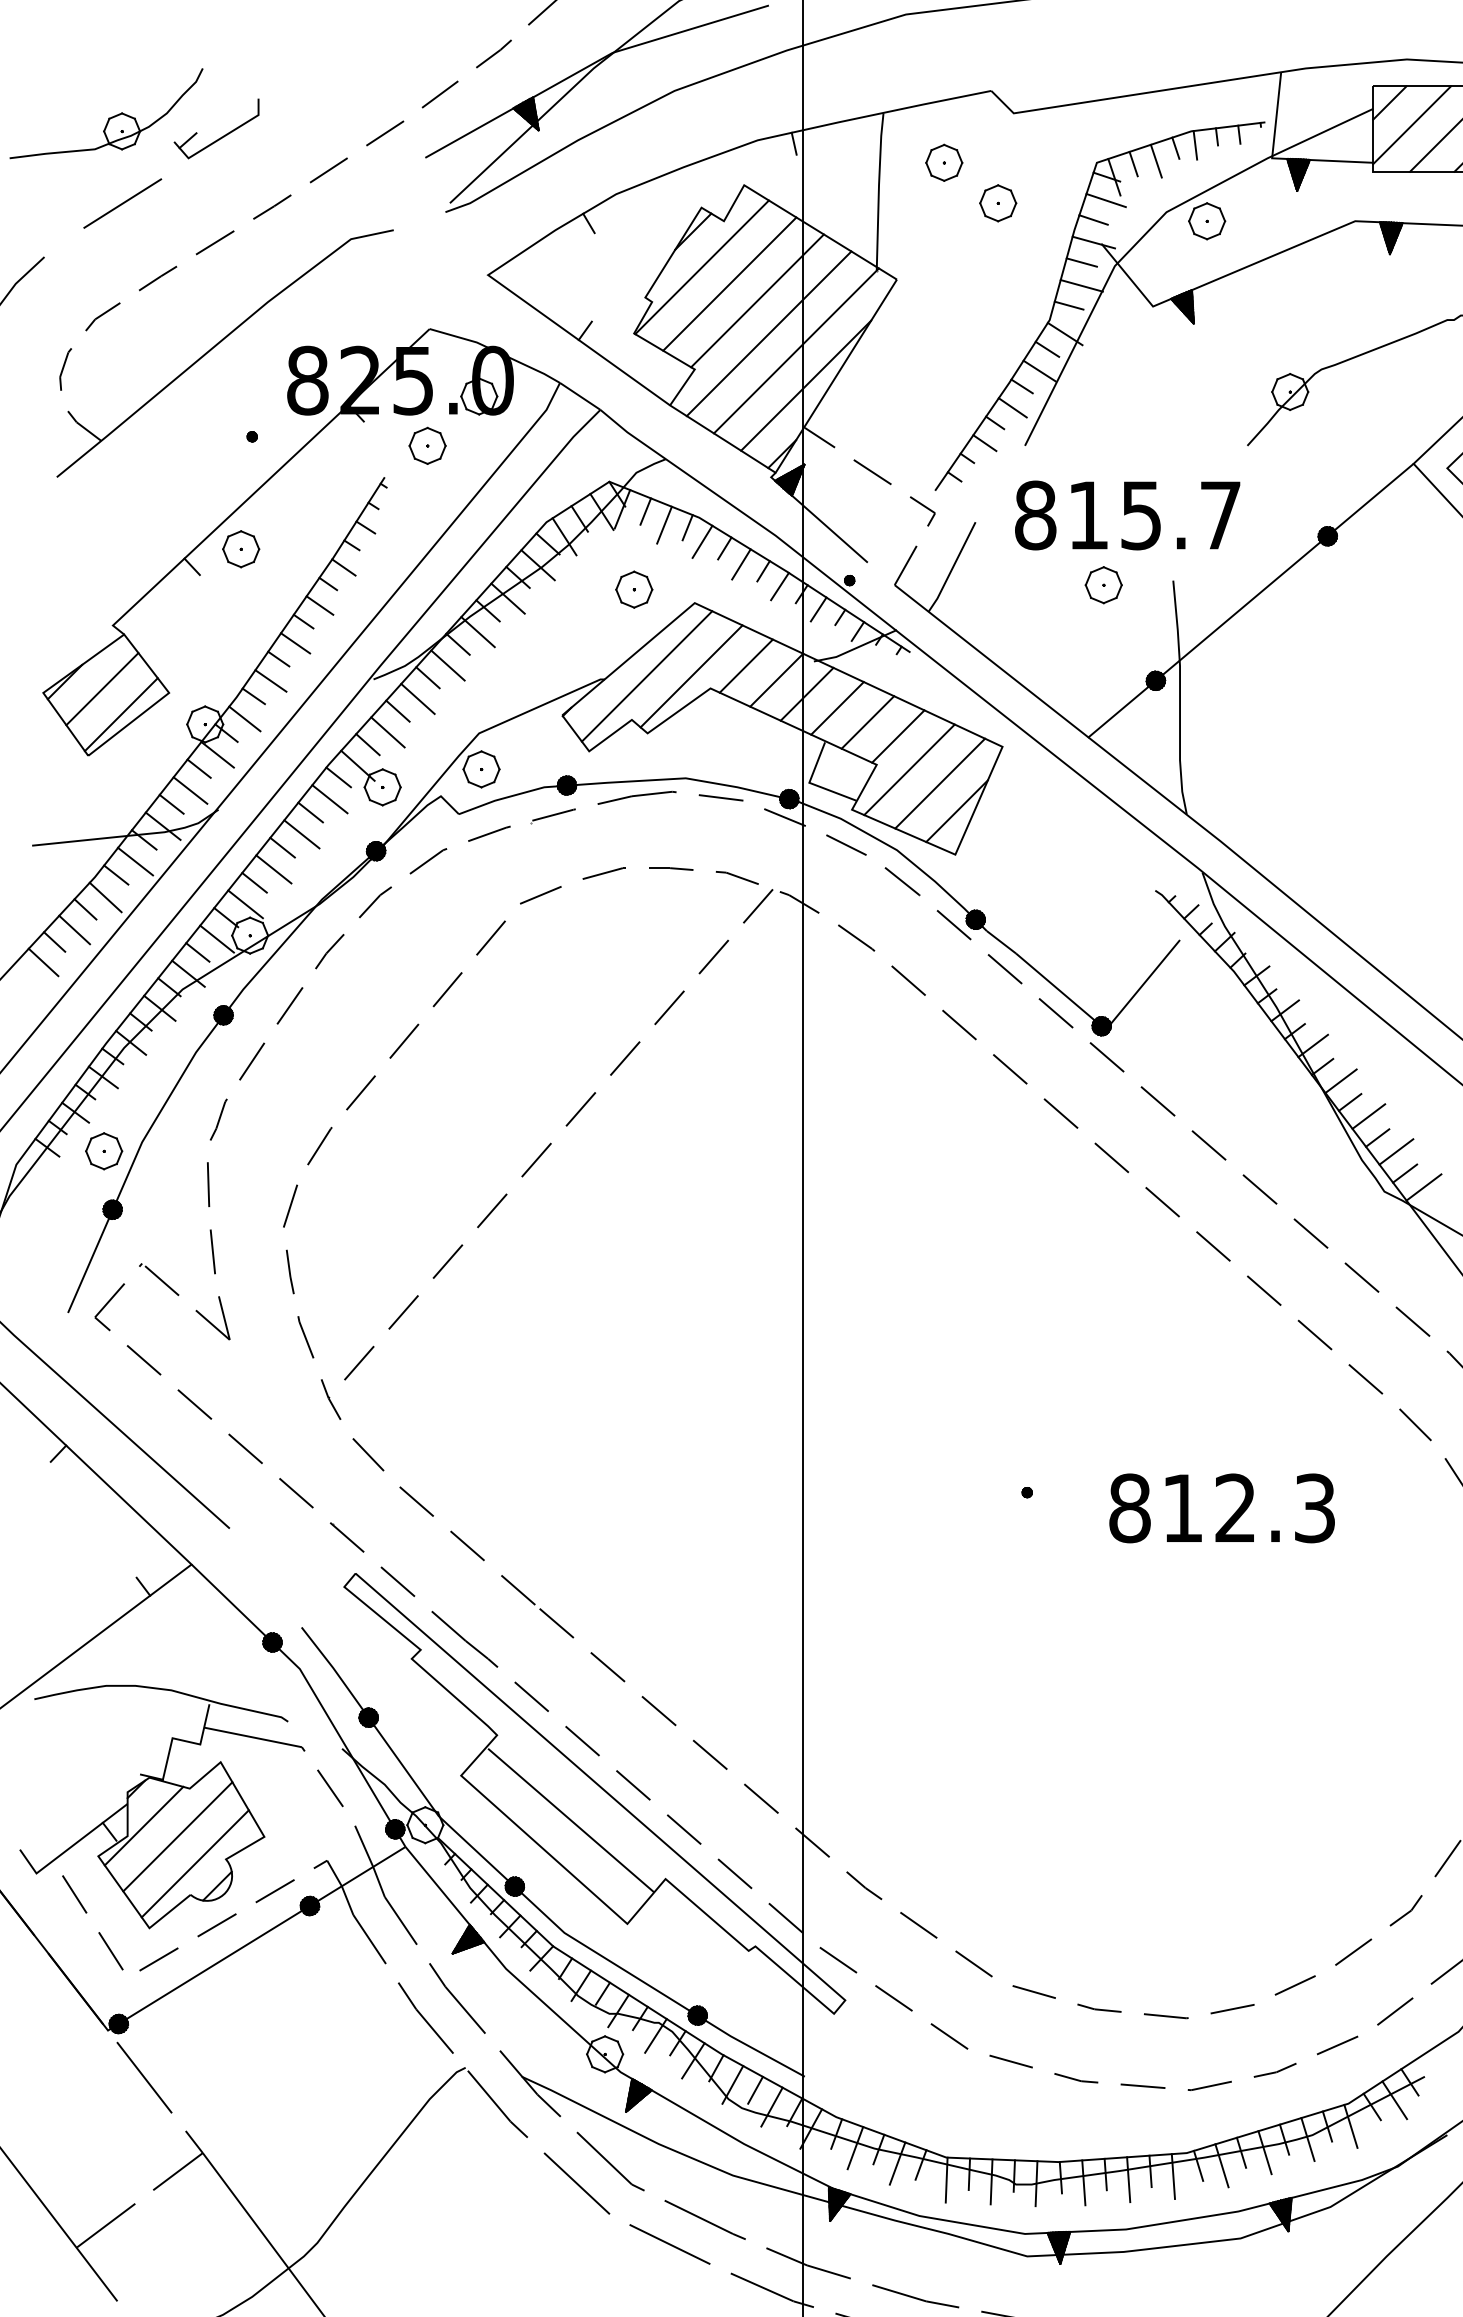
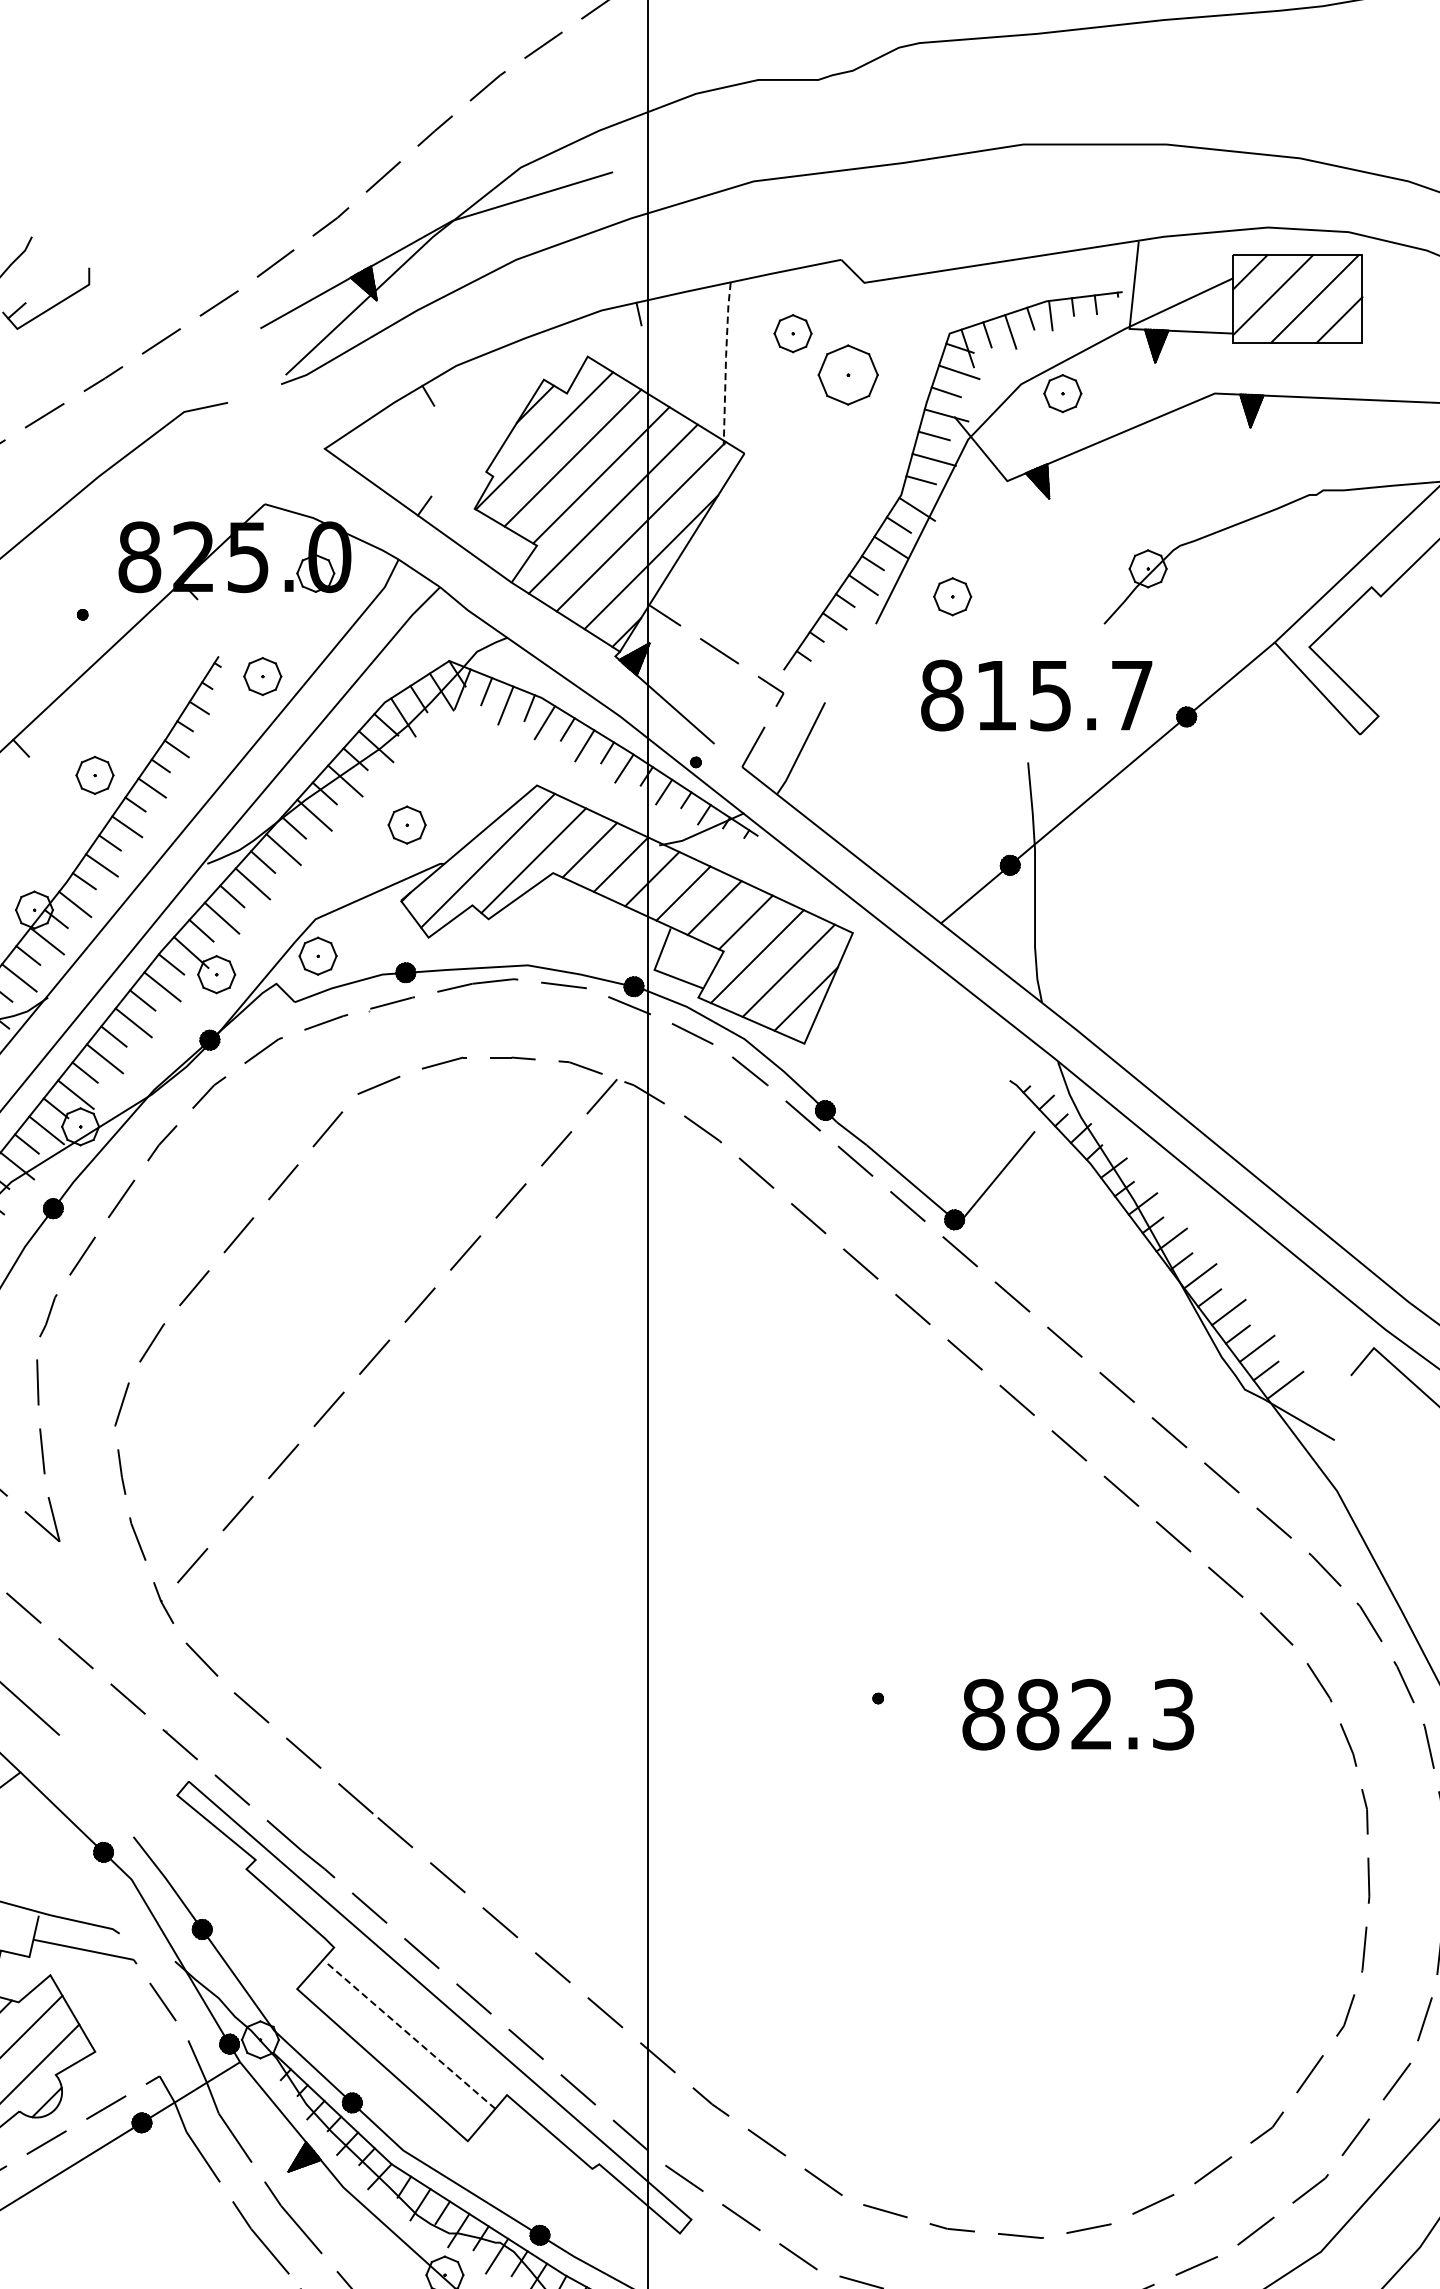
line: (878, 191) -> (725, 363), solid -> dashed
part: (998, 203) -> (848, 375), size x1.6
part: (427, 445) -> (262, 676), moved
text: (1127, 515) -> (1036, 695), moved
part: (241, 549) -> (95, 775), moved
part: (1103, 585) -> (952, 597), moved
part: (634, 589) -> (407, 824), moved
text: (1182, 1508) -> (1037, 1714), 812.3 -> 882.3
line: (571, 1820) -> (410, 2035), solid -> dashed

